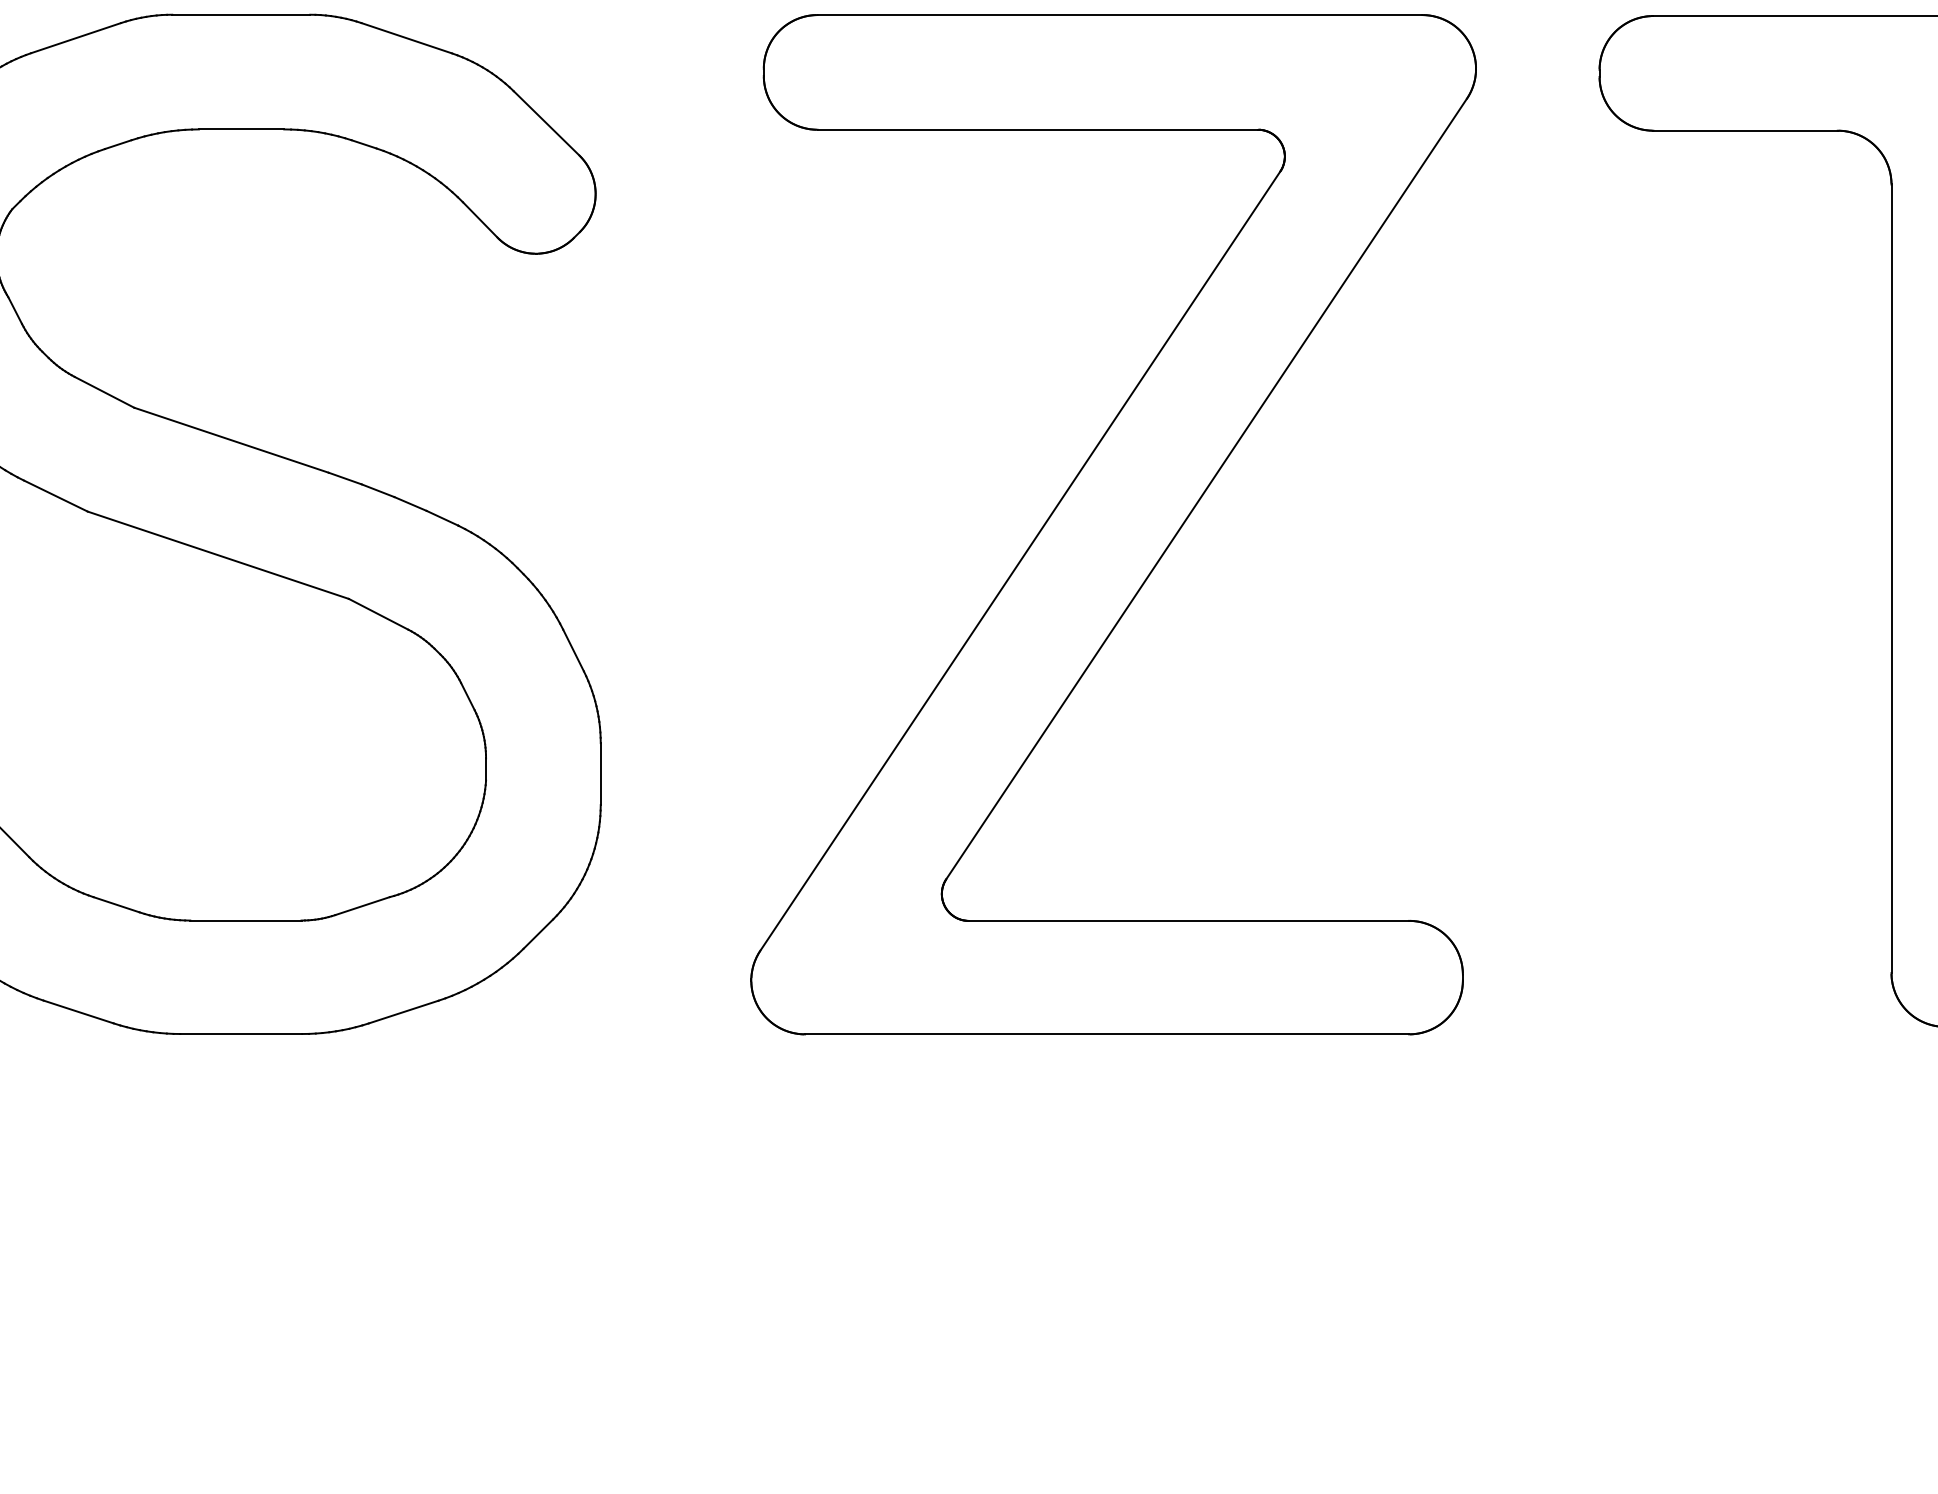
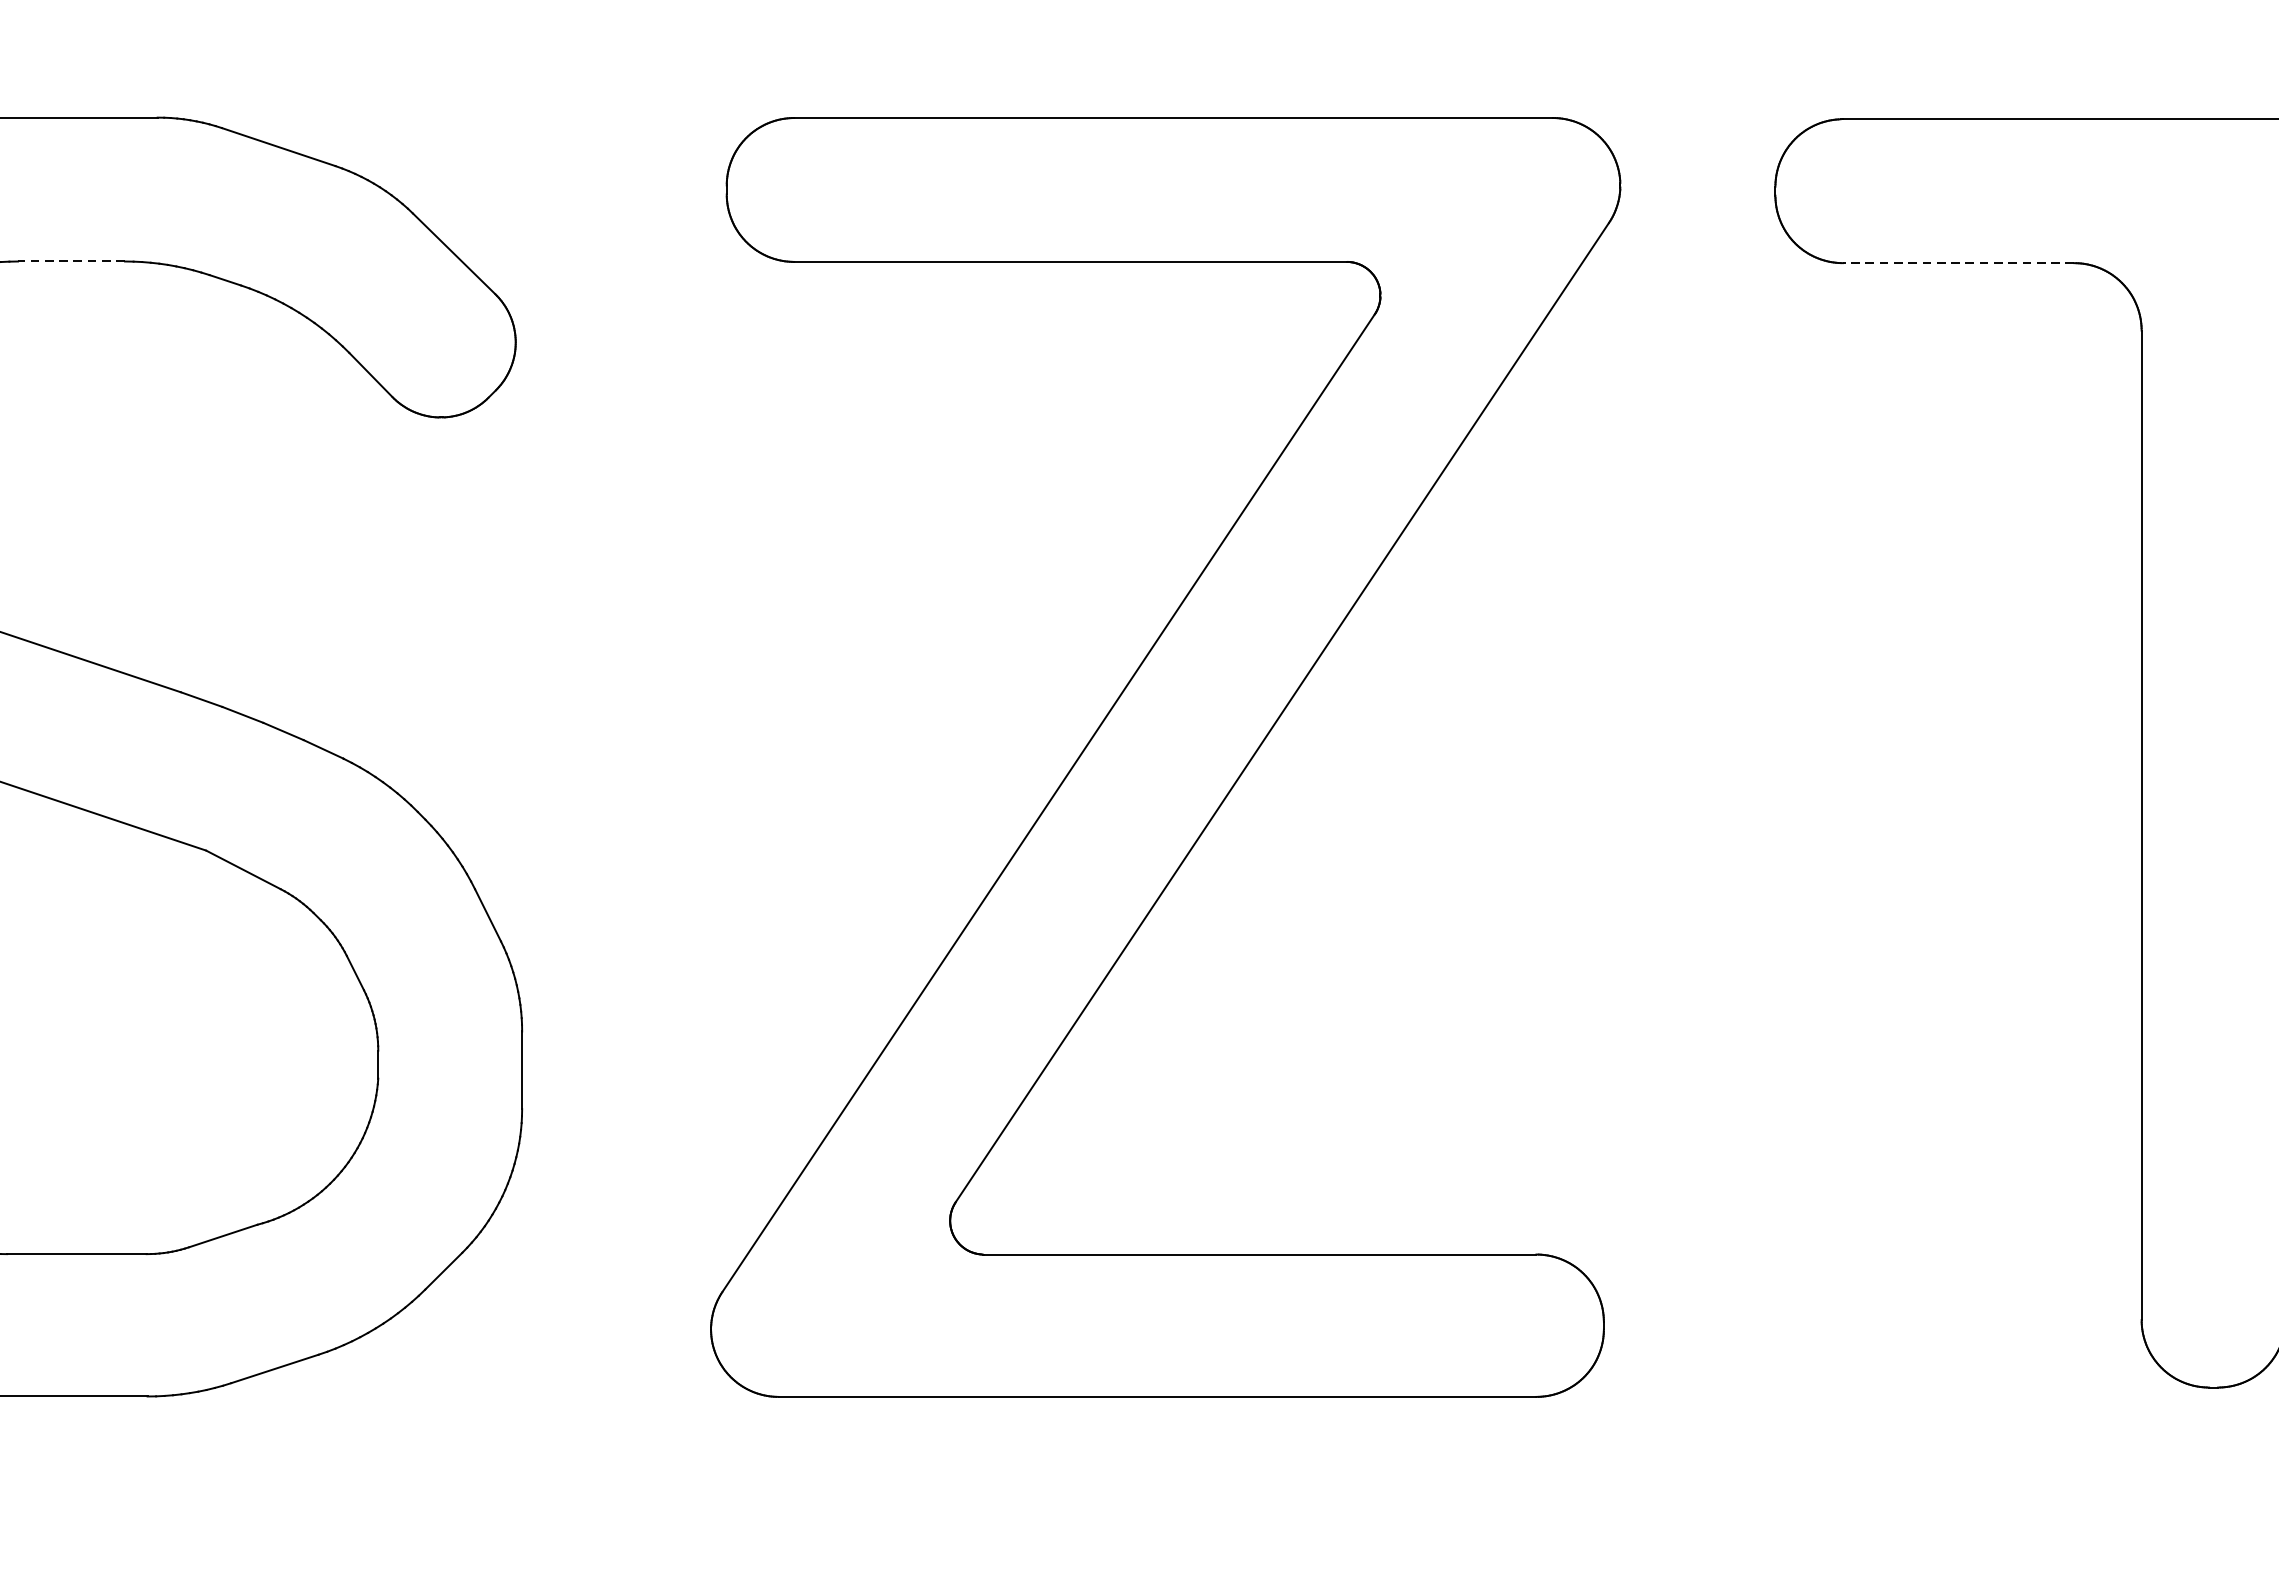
line: (241, 129) -> (71, 261), solid -> dashed
line: (1745, 130) -> (1958, 262), solid -> dashed

